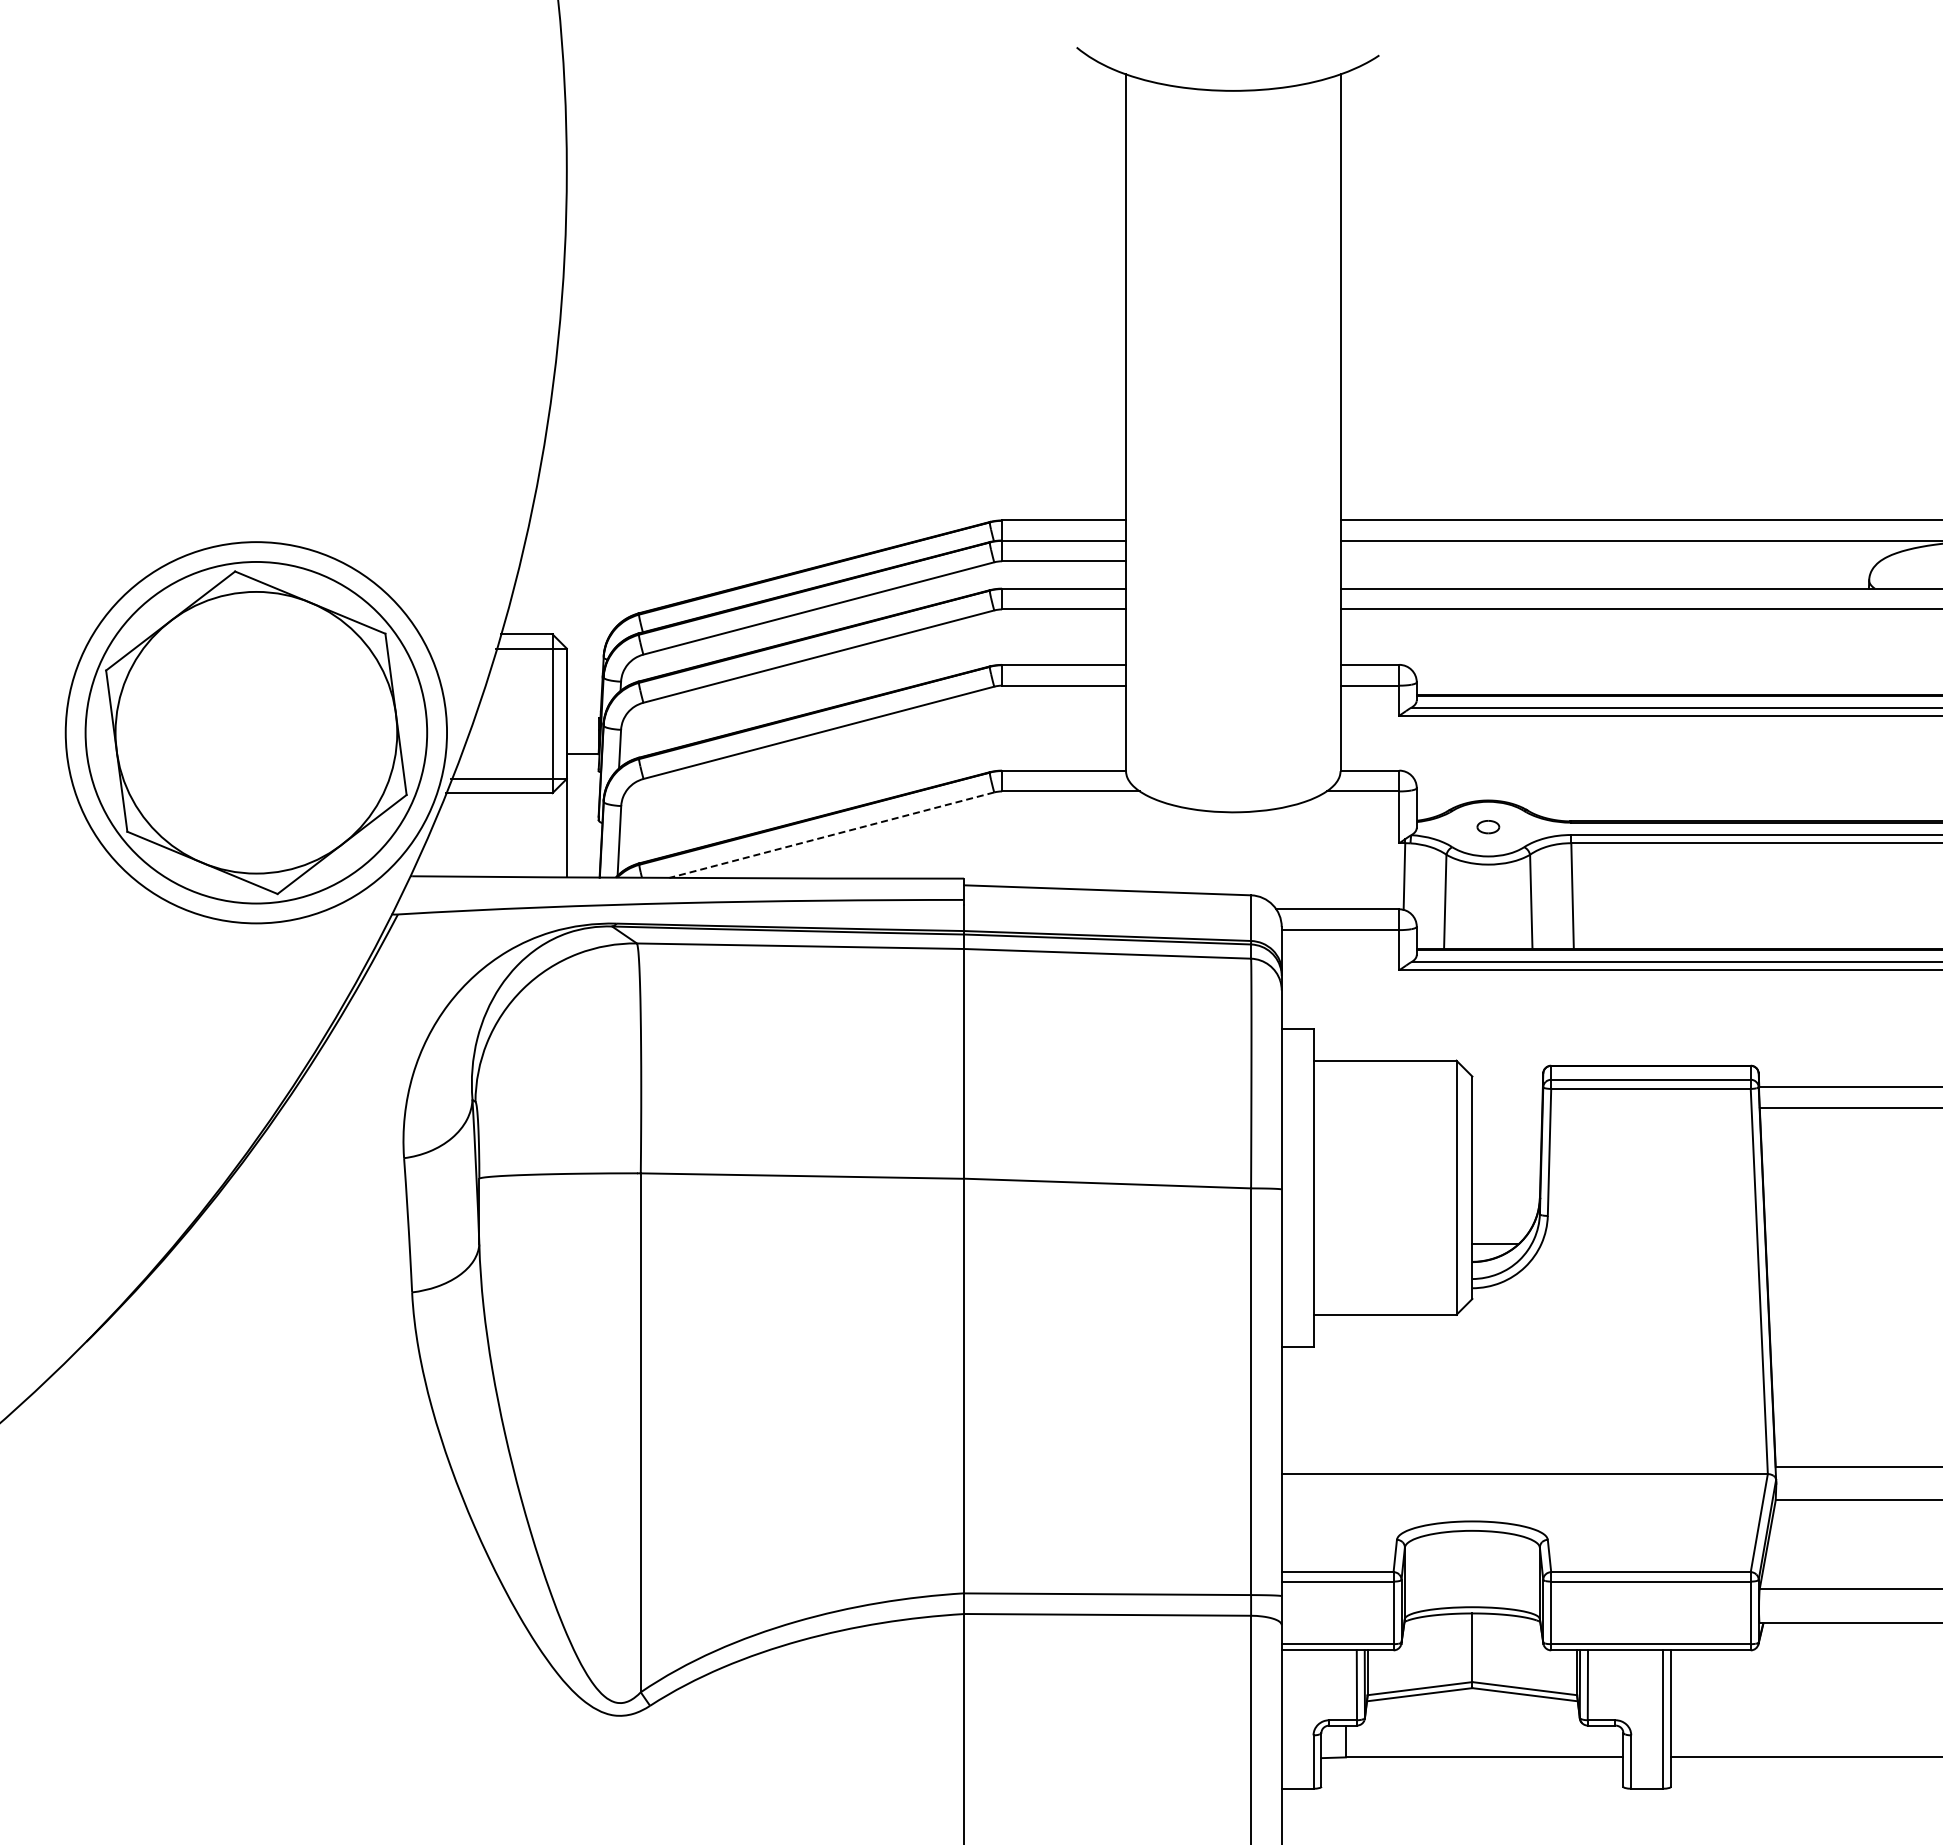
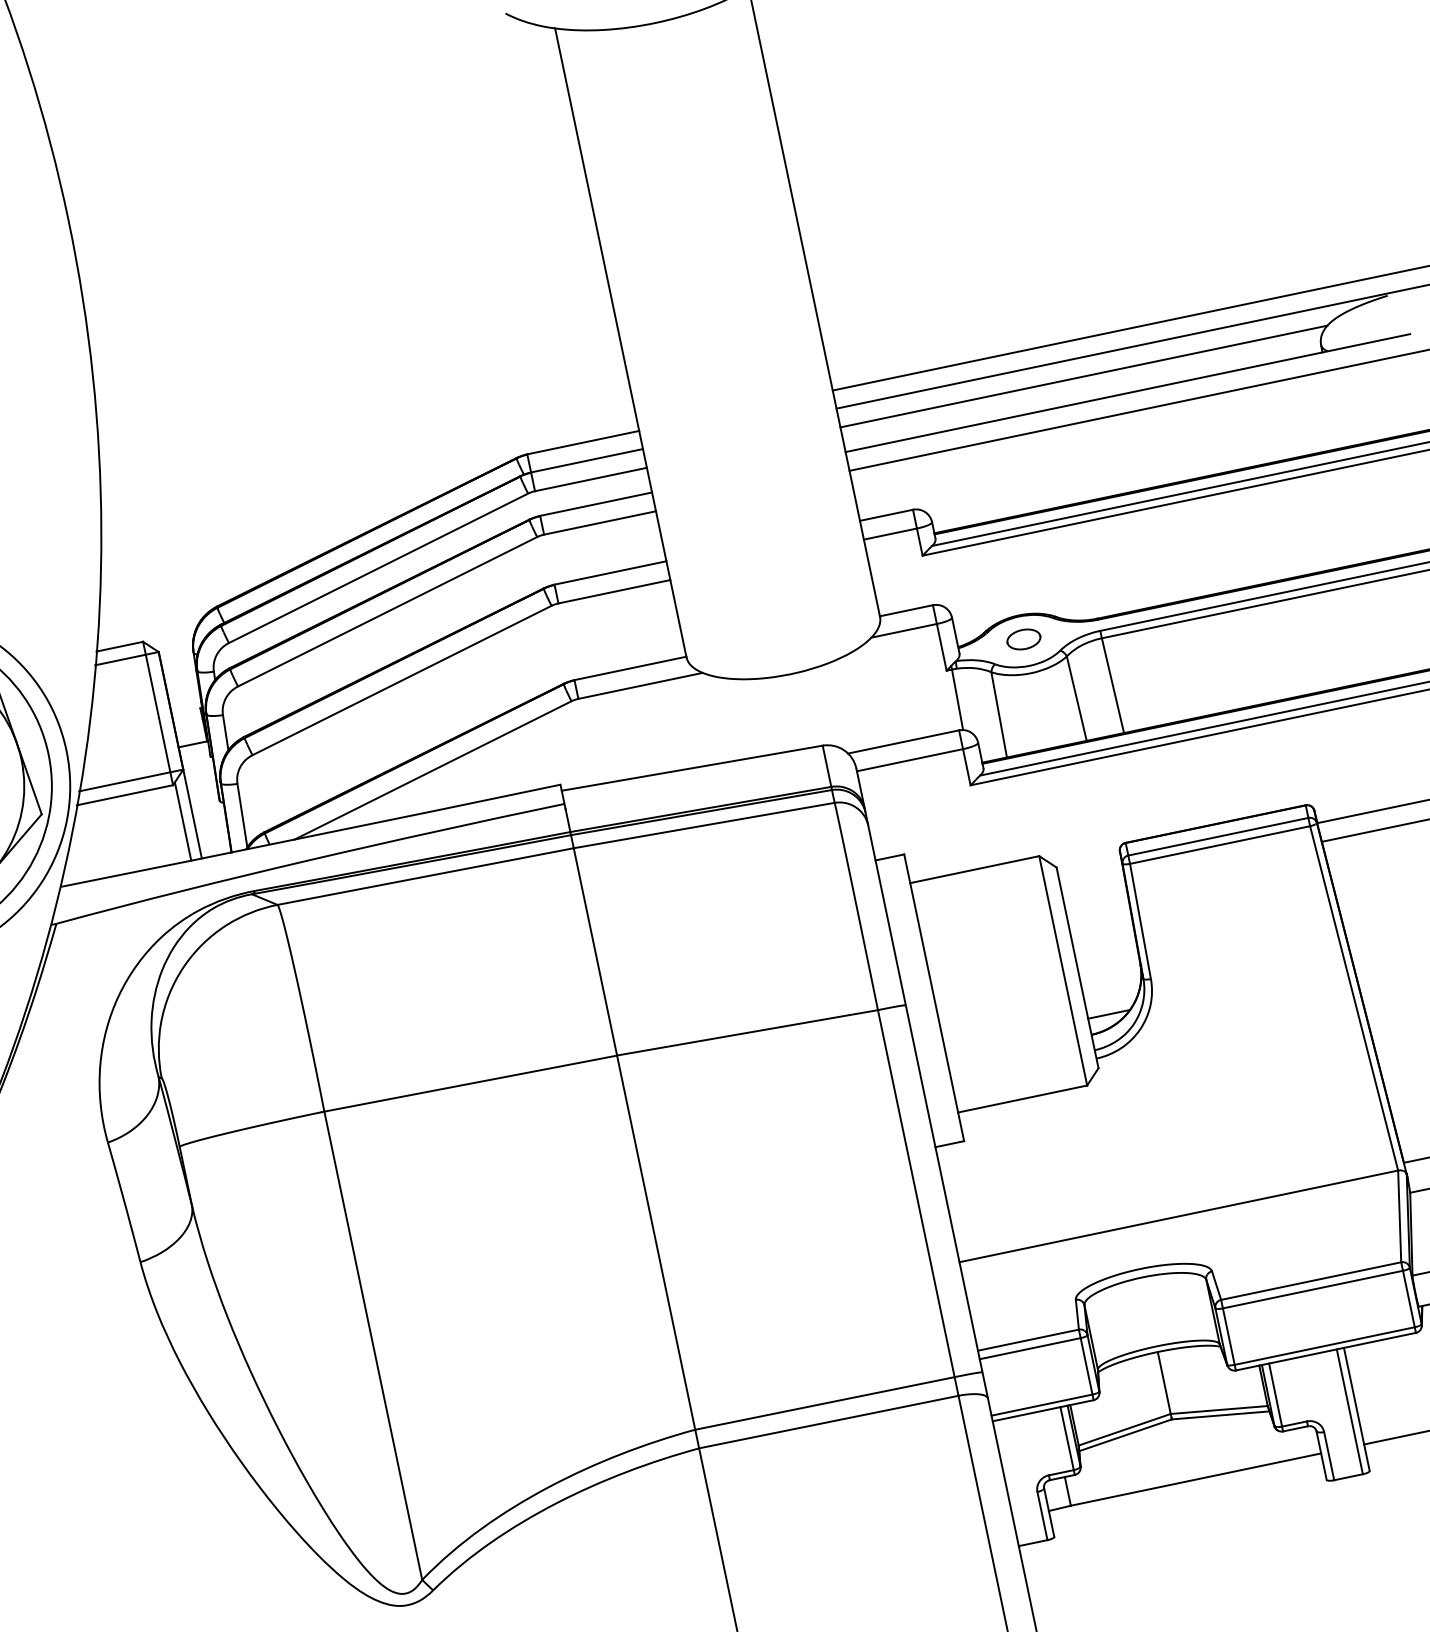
line: (1610, 561) -> (1084, 376), added
part: (1488, 826) -> (1023, 638), size x1.67
line: (555, 833) -> (183, 821), added
line: (831, 835) -> (432, 770), dashed -> solid

